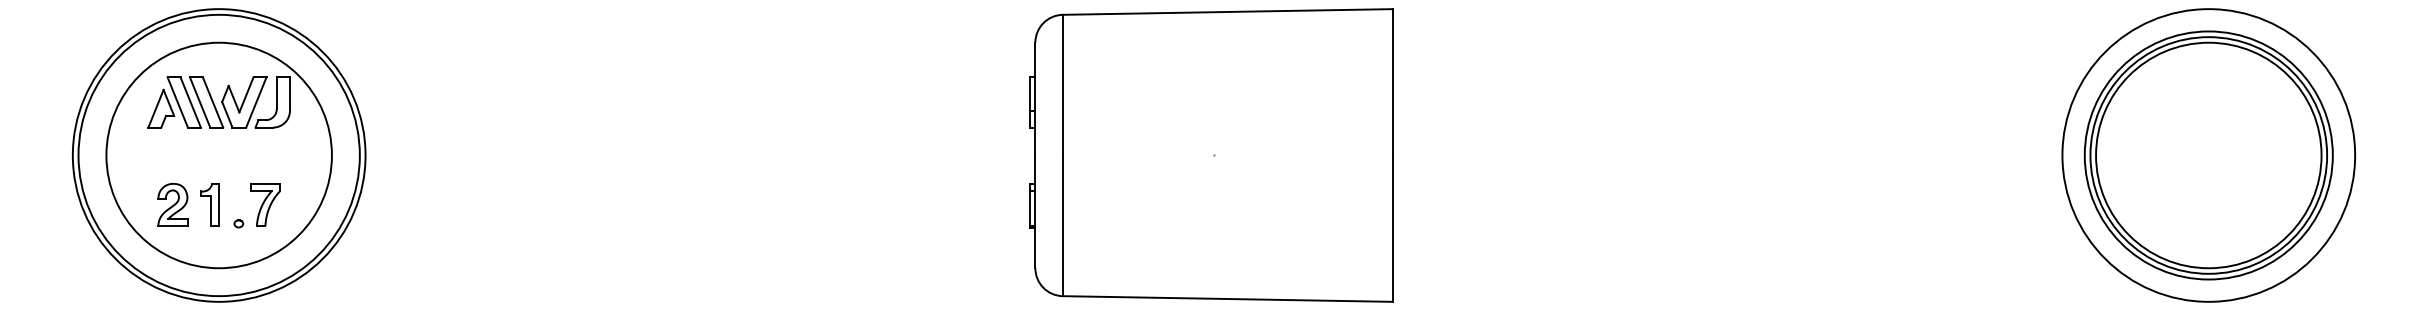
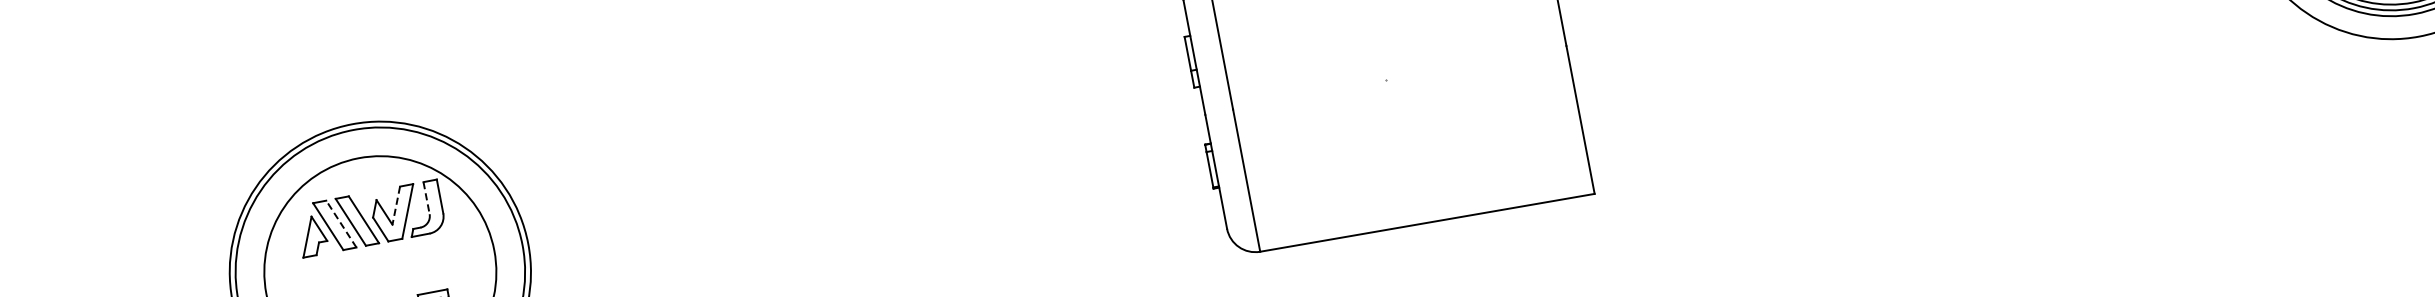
line: (276, 93) -> (426, 198), solid -> dashed
line: (246, 94) -> (396, 205), solid -> dashed
line: (190, 102) -> (341, 224), solid -> dashed

